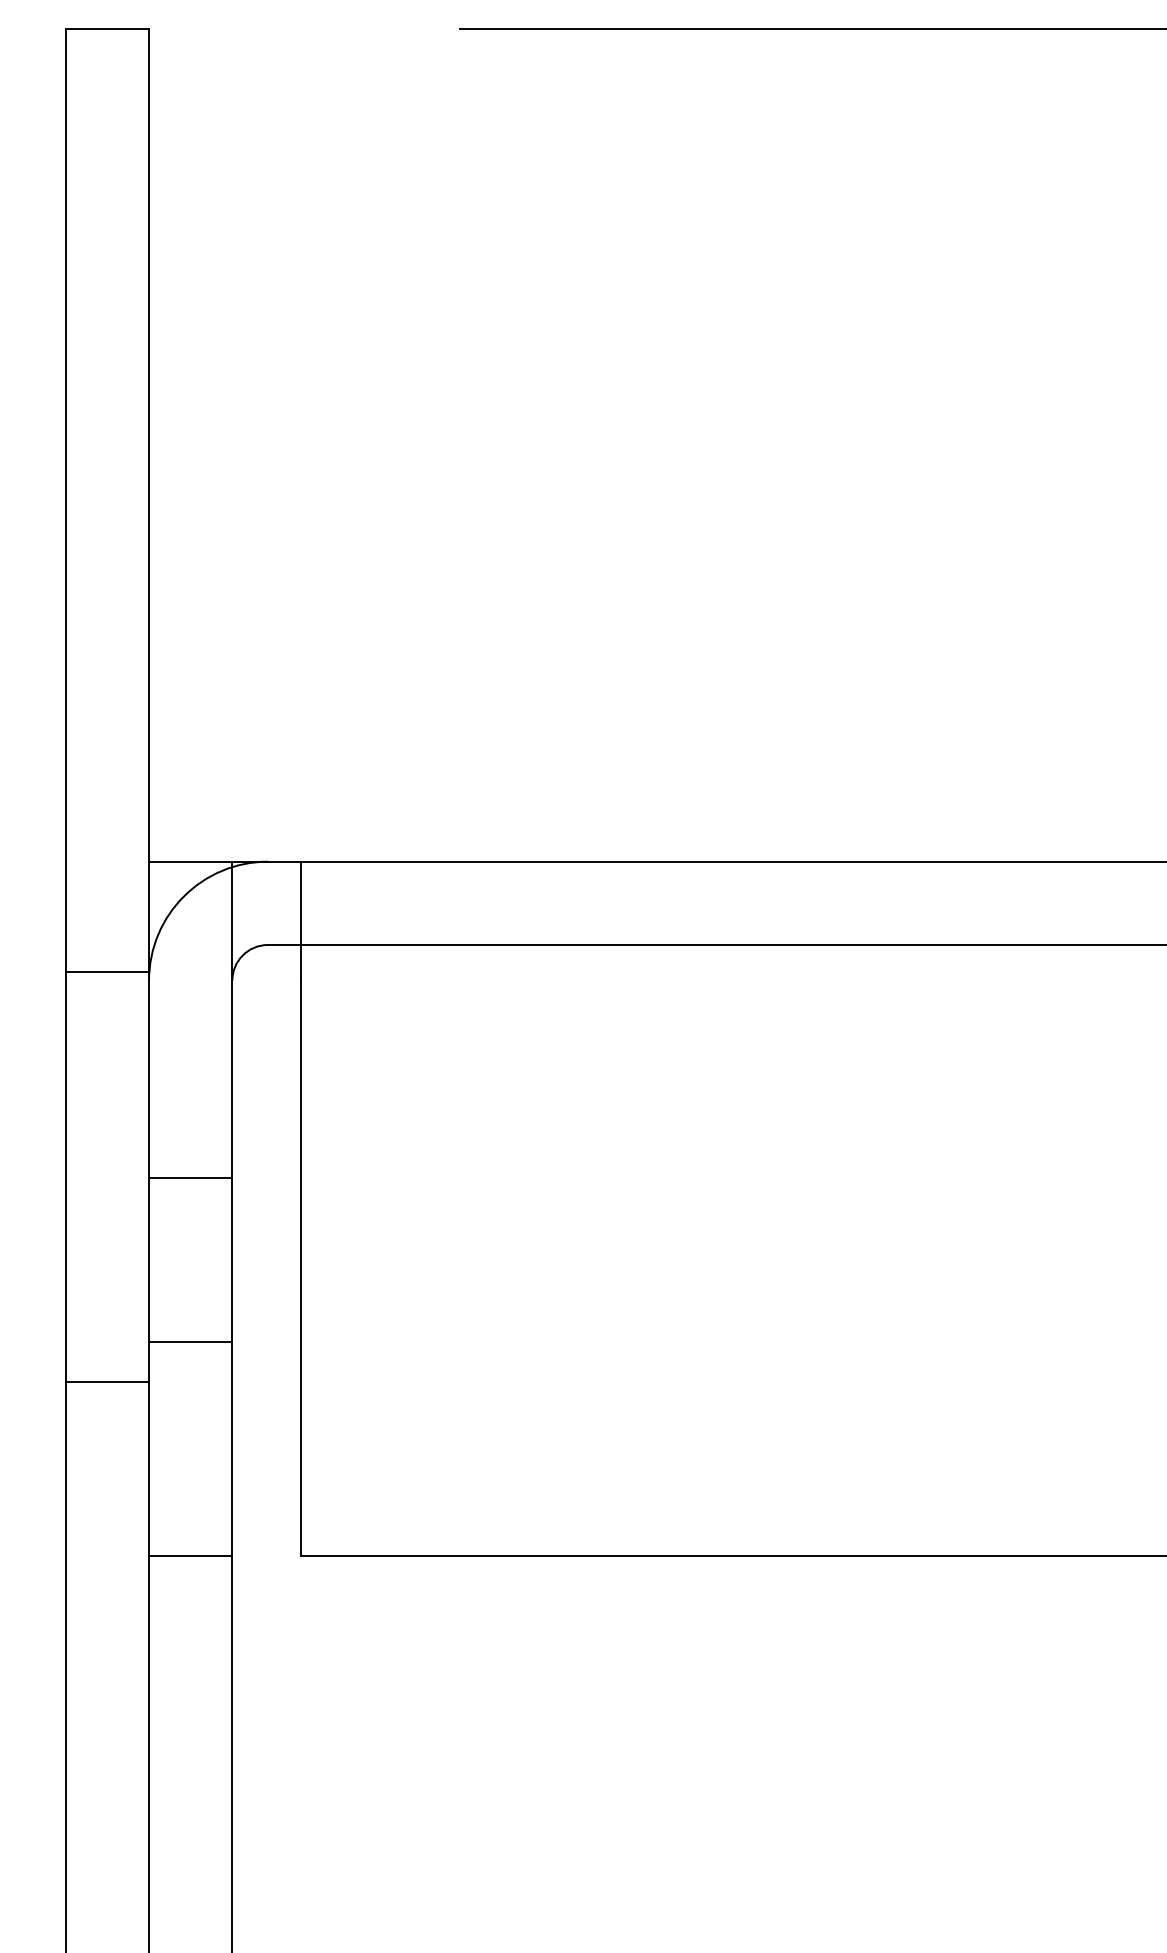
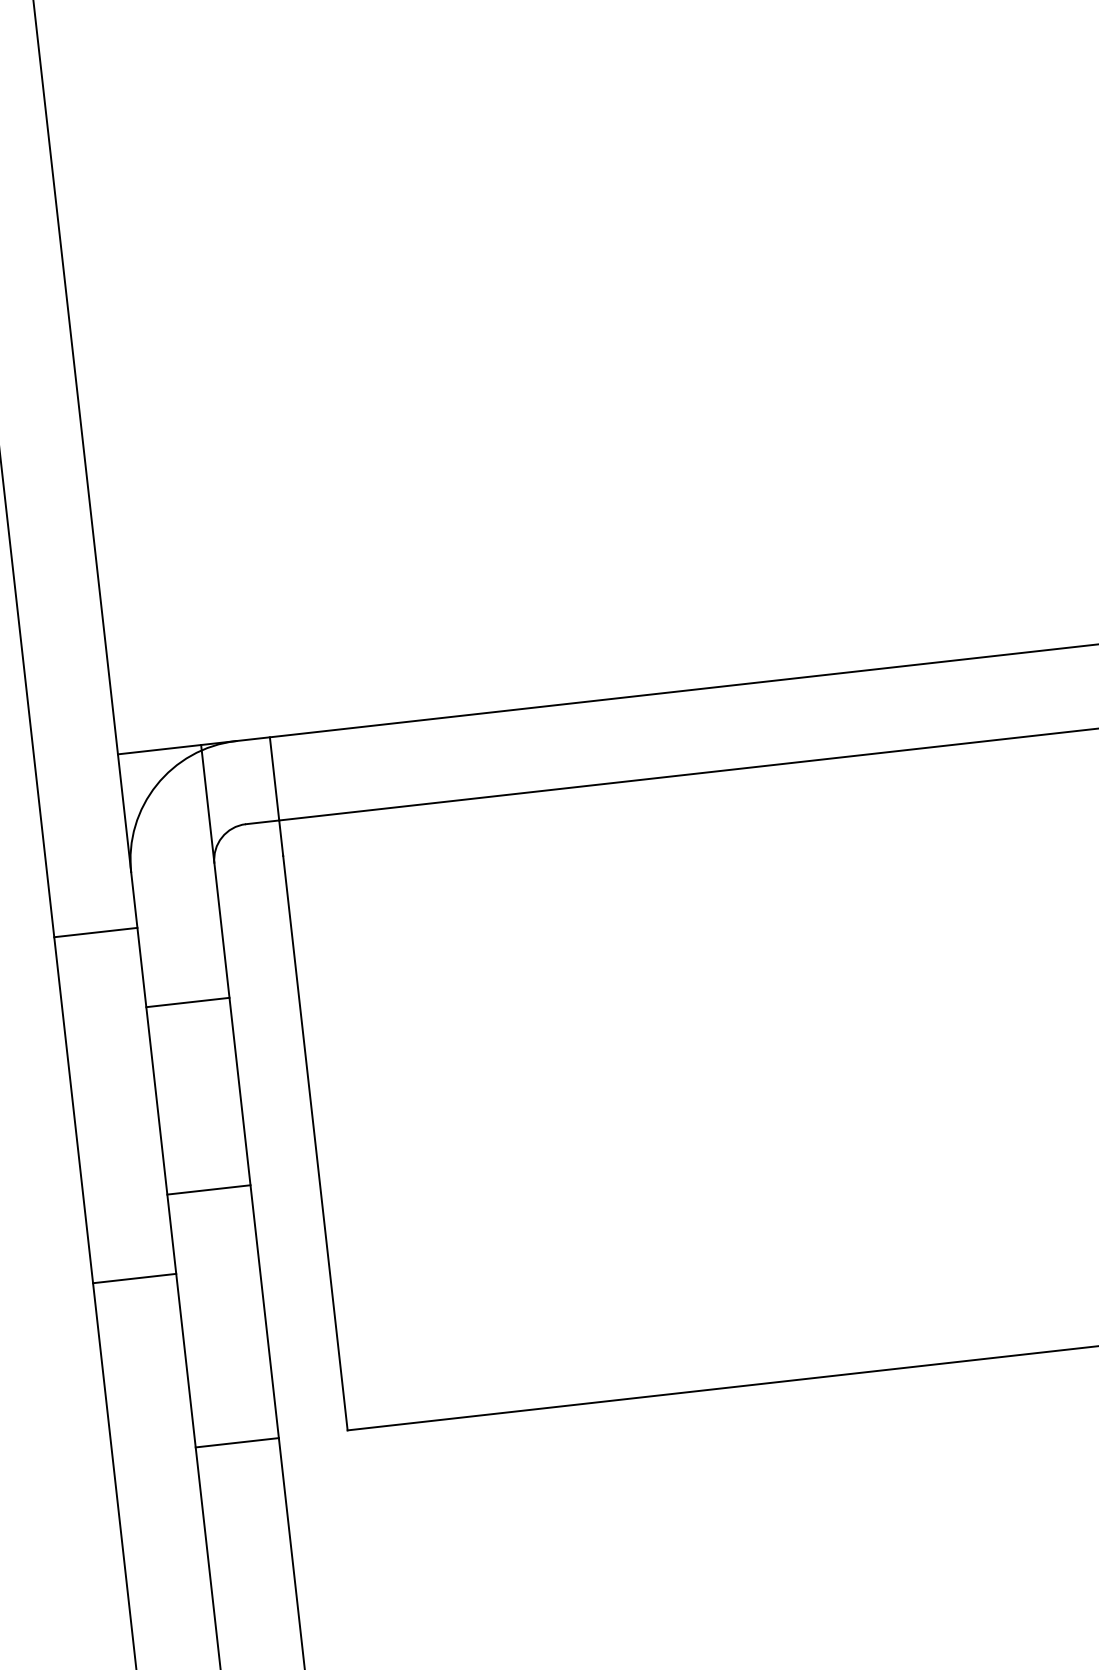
line: (107, 971) -> (95, 932), moved
line: (190, 1177) -> (187, 1002), moved
line: (190, 1341) -> (208, 1189), moved

